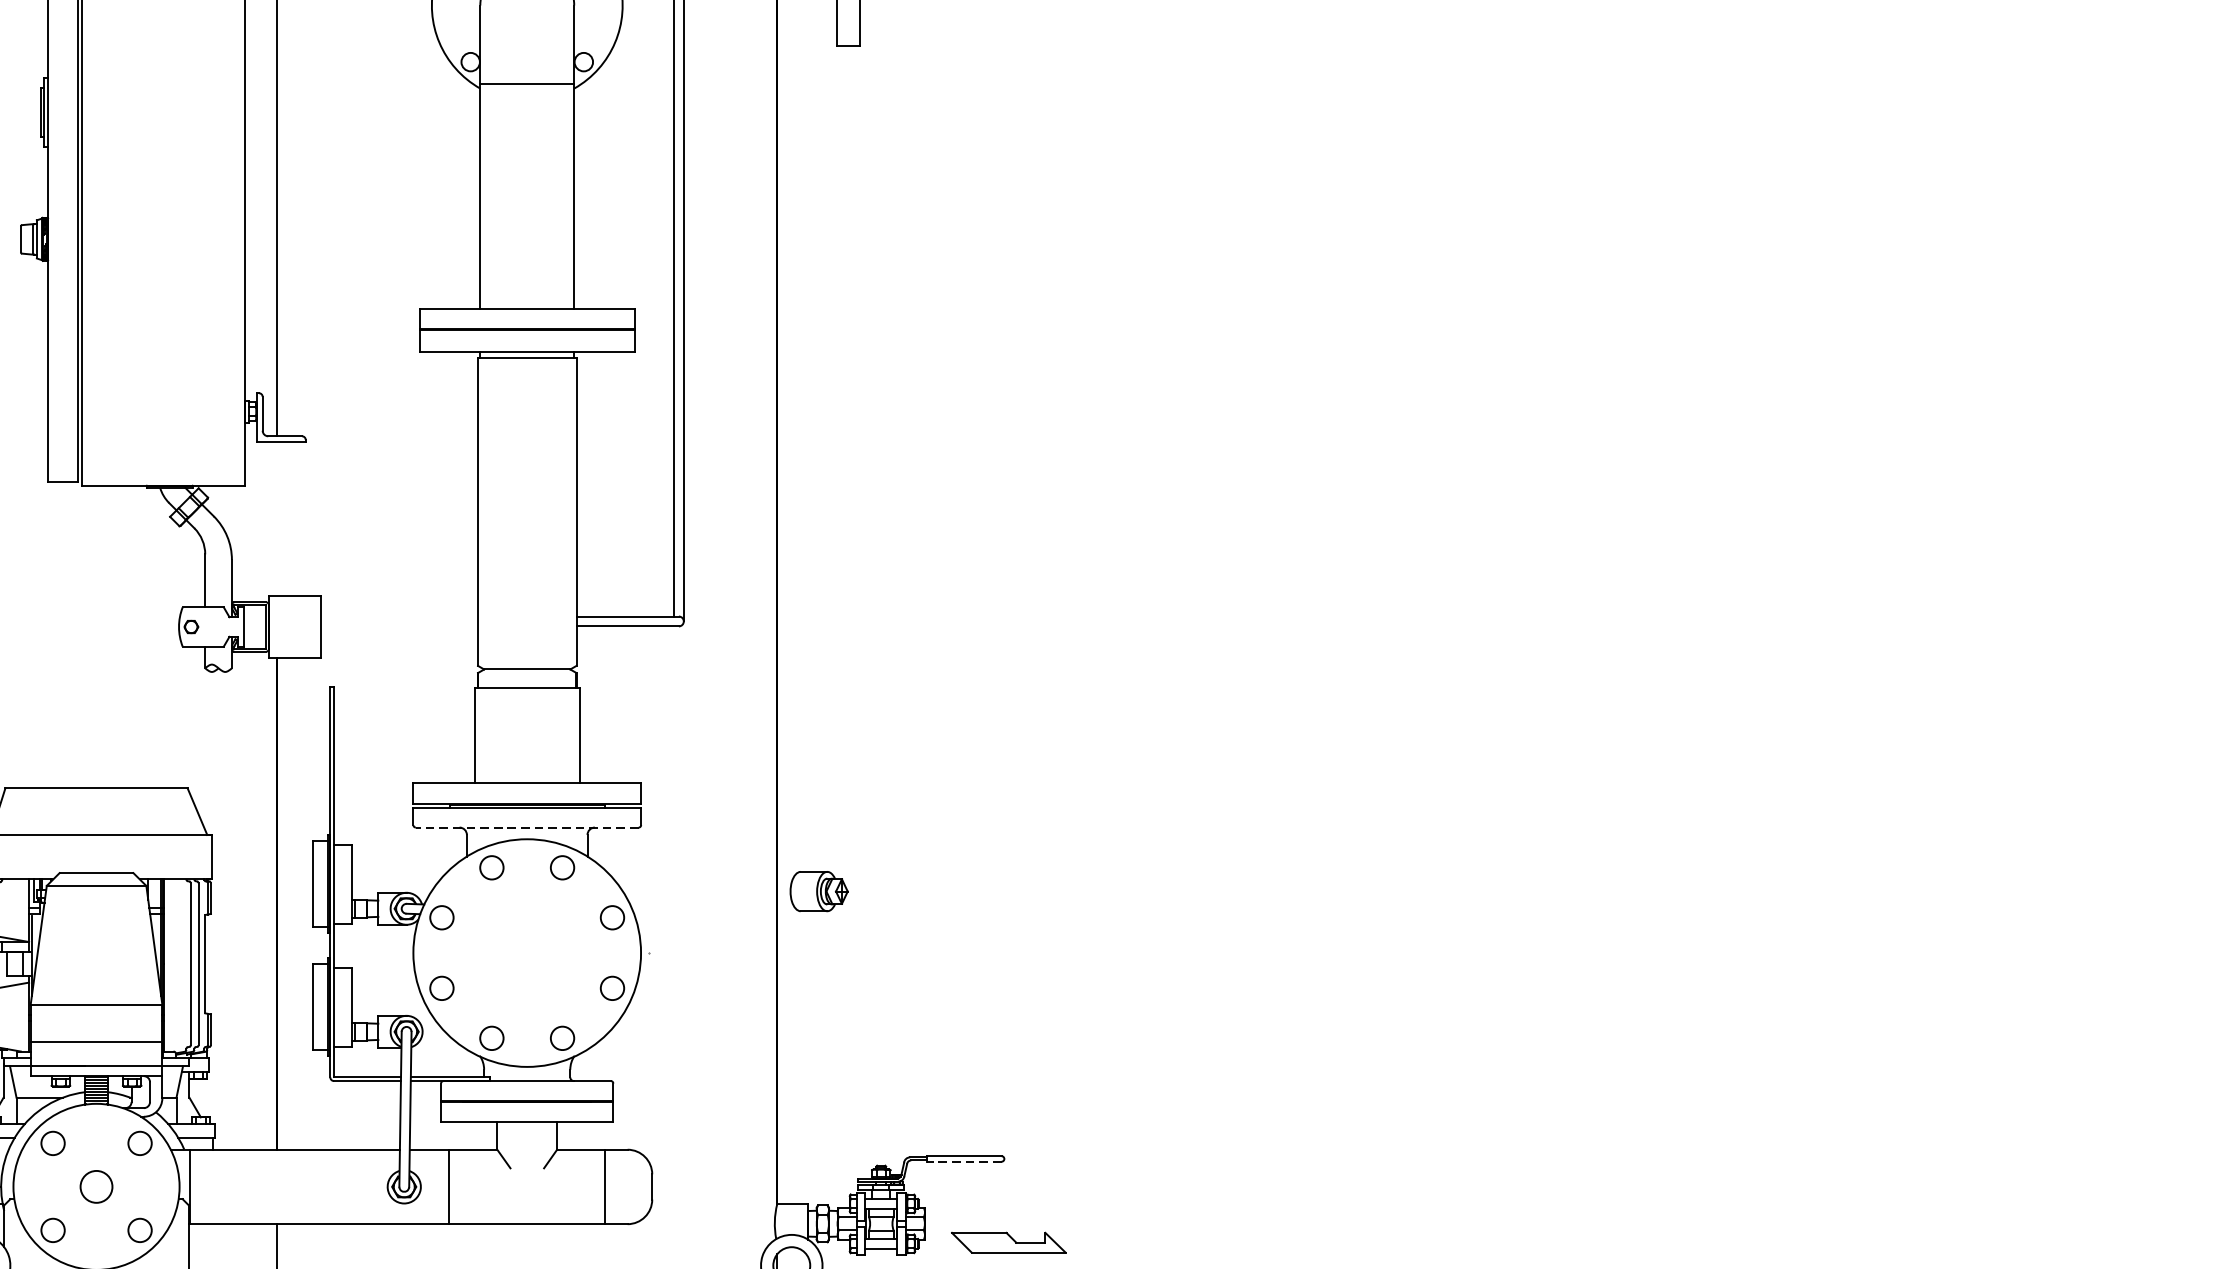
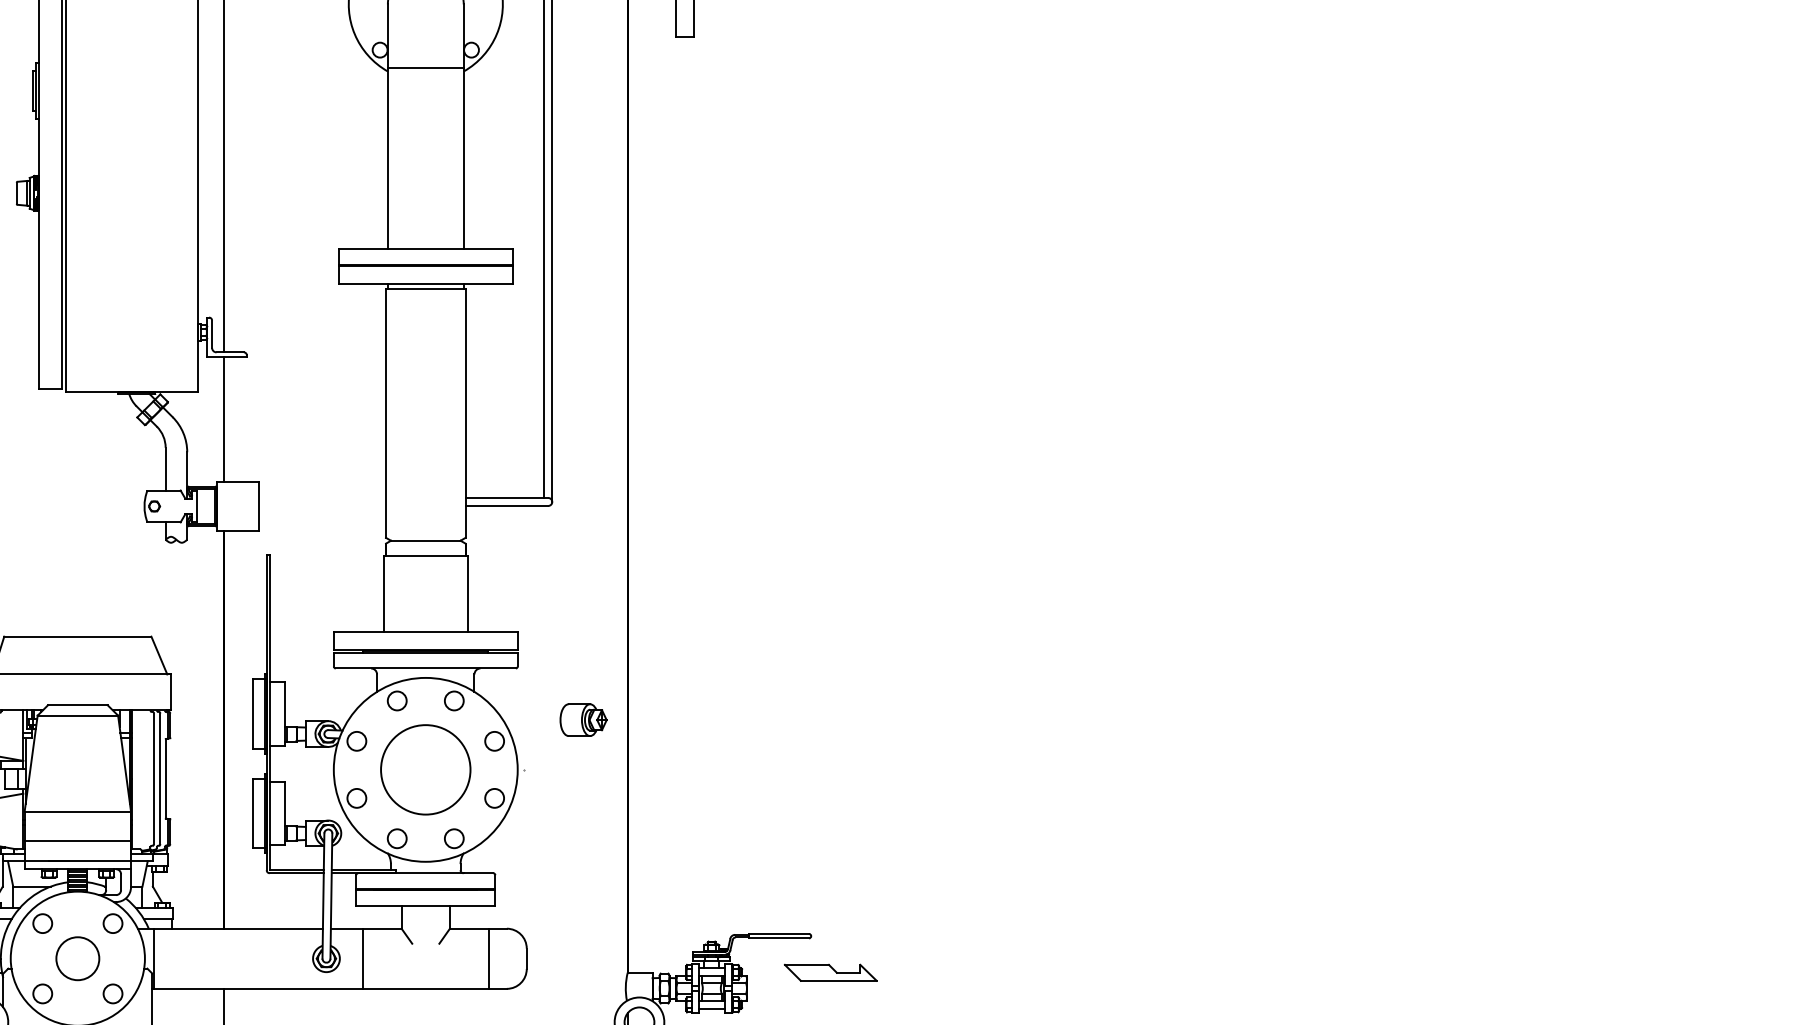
line: (276, 519) -> (223, 419), added
line: (526, 827) -> (425, 668), dashed -> solid
part: (819, 890) -> (583, 719), moved
circle: (526, 952) -> (425, 769), added
line: (963, 1161) -> (778, 938), dashed -> solid
circle: (96, 1186) -> (77, 958), size x1.67
part: (1008, 1242) -> (830, 972), moved

